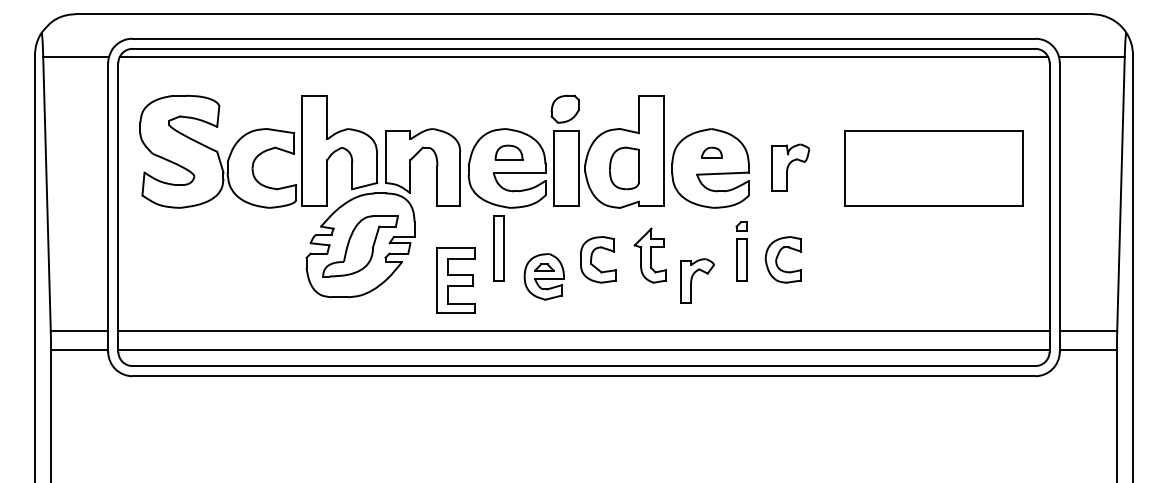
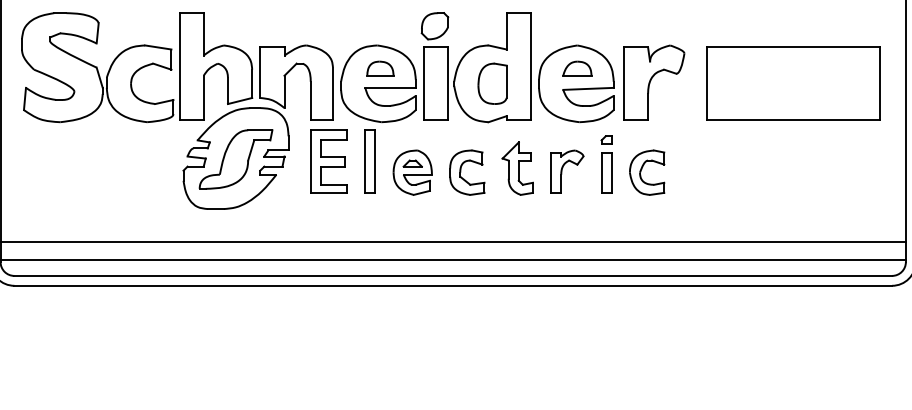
part: (711, 152) -> (577, 68), size x1.43
part: (790, 167) -> (654, 82), size x1.67
part: (543, 276) -> (411, 172), moved
part: (455, 280) -> (328, 161), moved
part: (697, 280) -> (567, 171), moved

